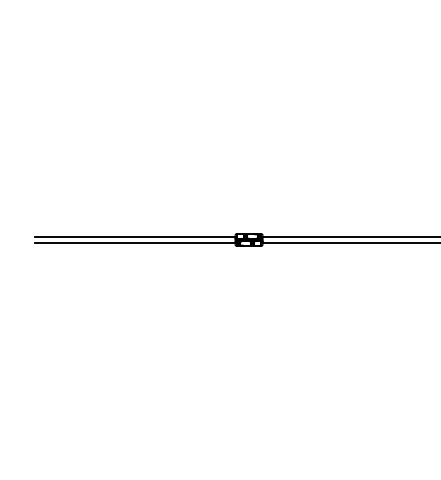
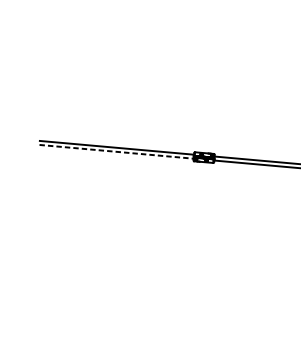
line: (135, 242) -> (116, 151), solid -> dashed

